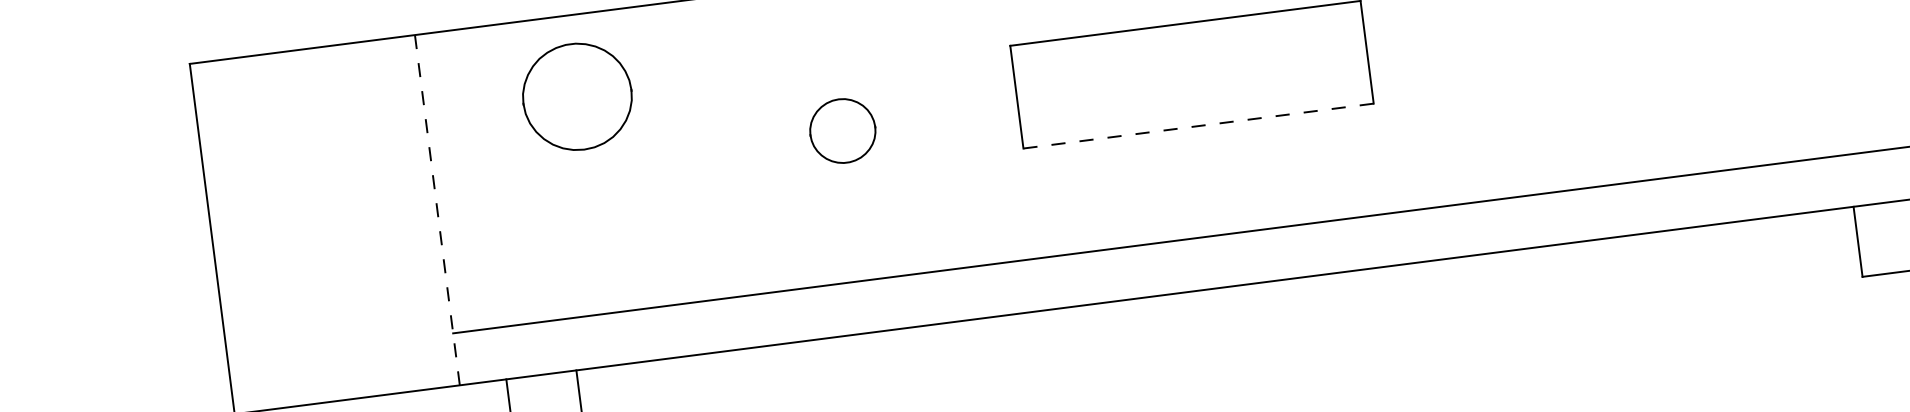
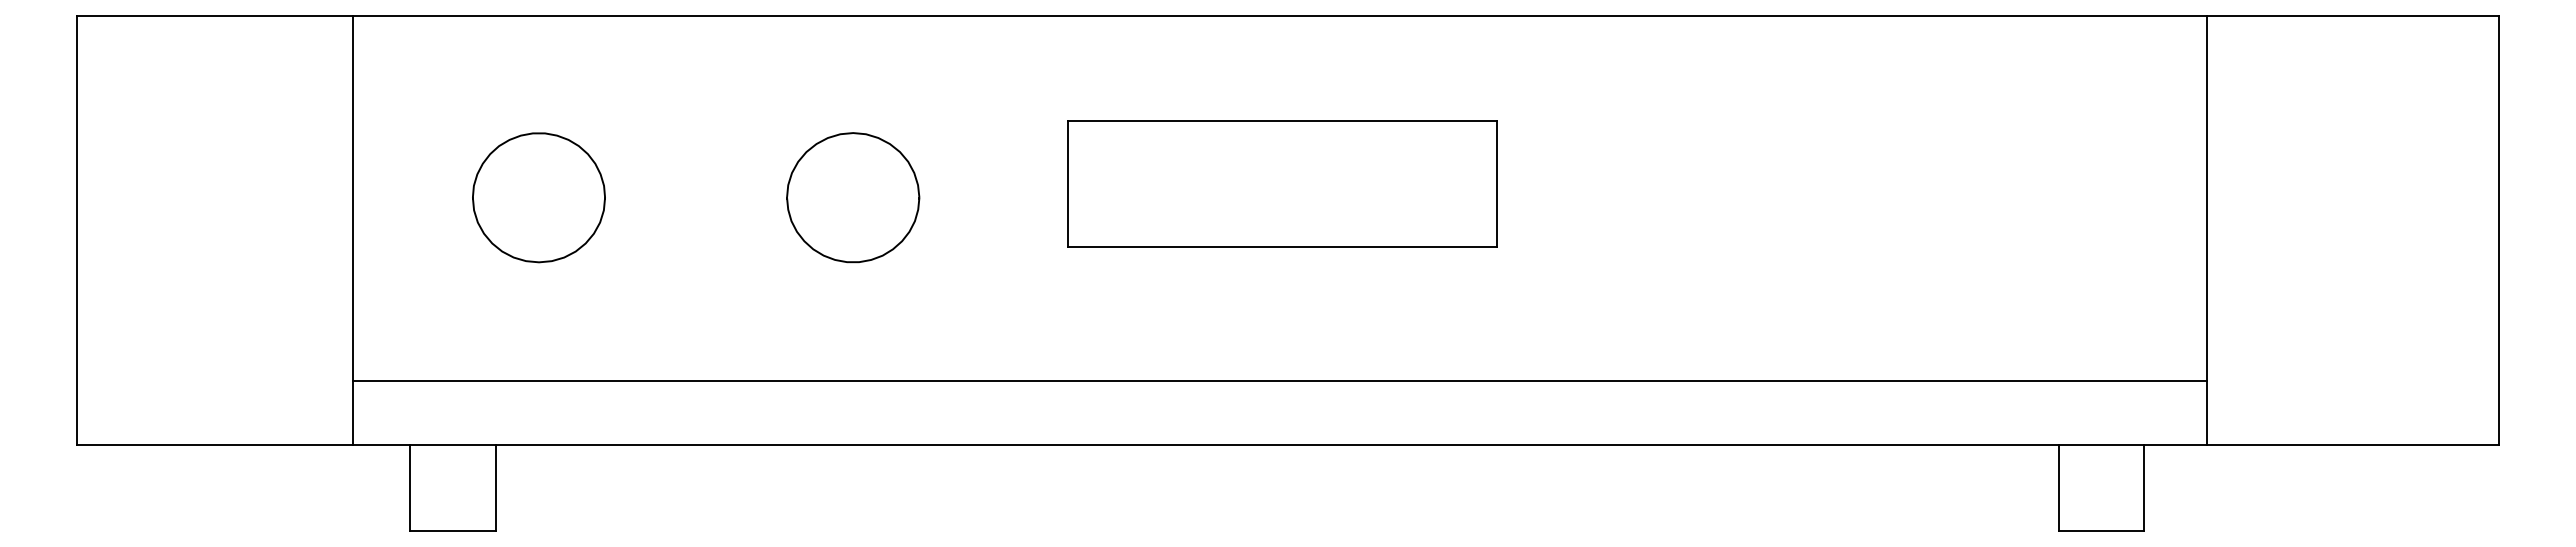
part: (577, 96) -> (538, 197), moved
line: (1198, 125) -> (1282, 246), dashed -> solid
part: (842, 130) -> (853, 197), size x1.67
line: (437, 210) -> (352, 230), dashed -> solid

